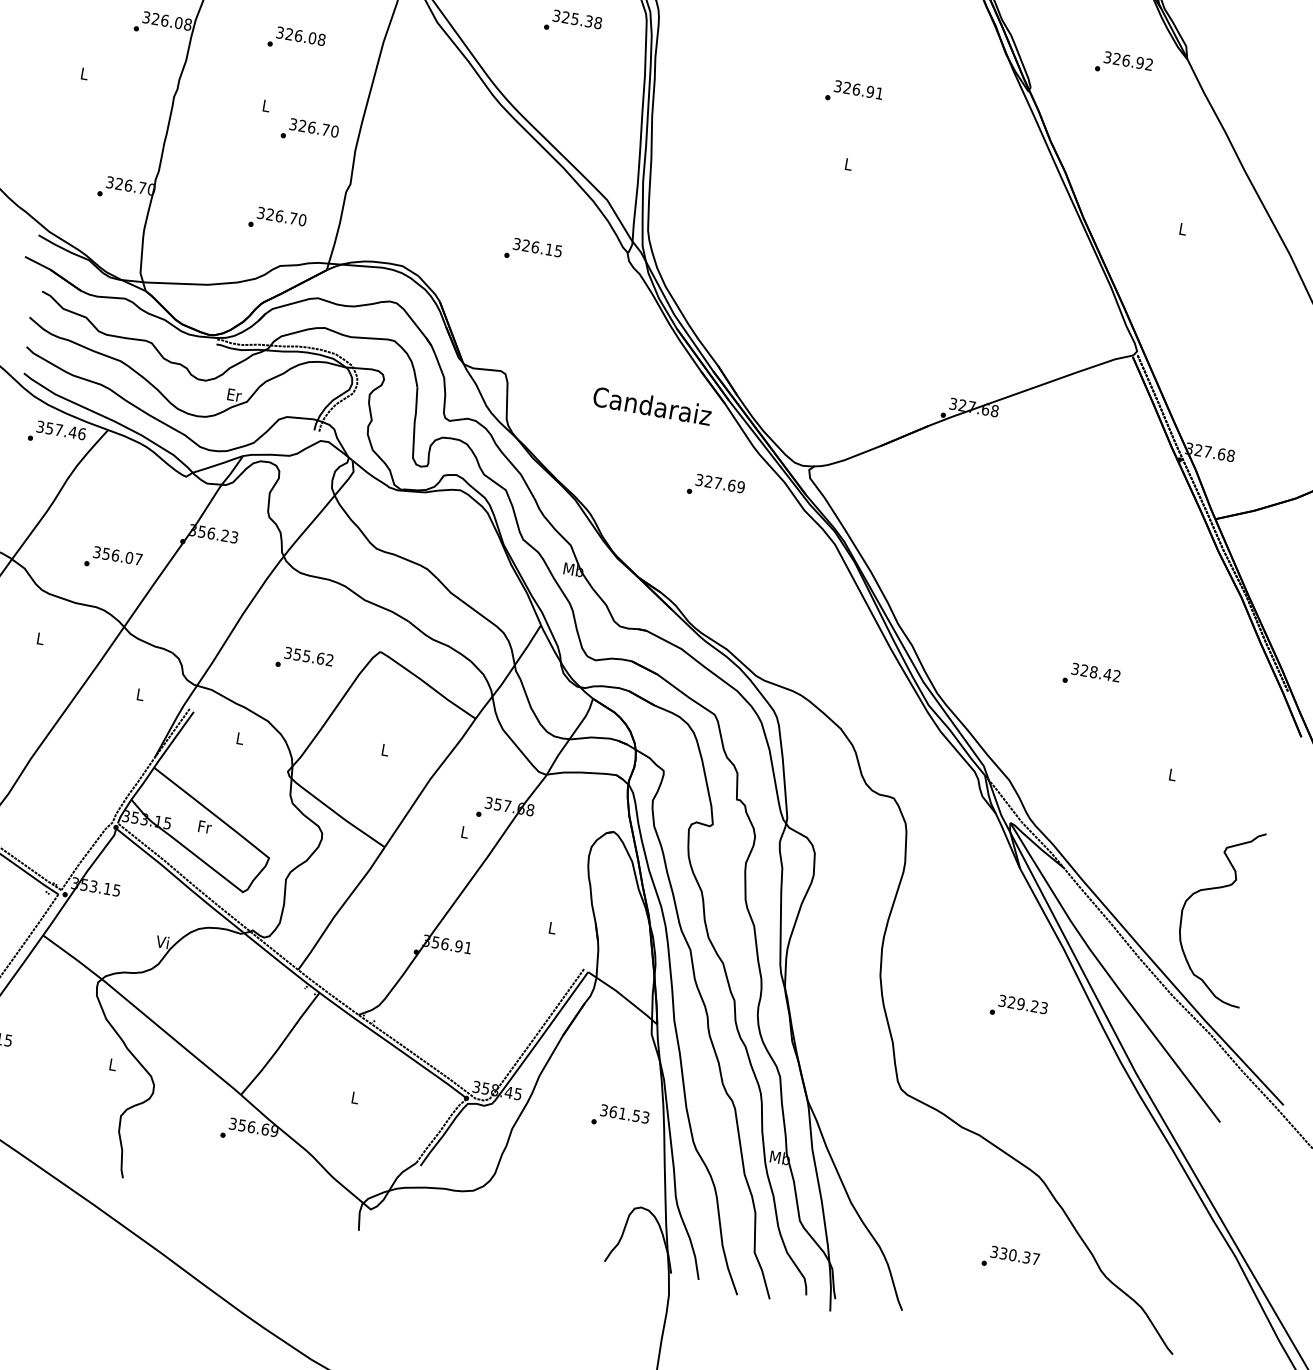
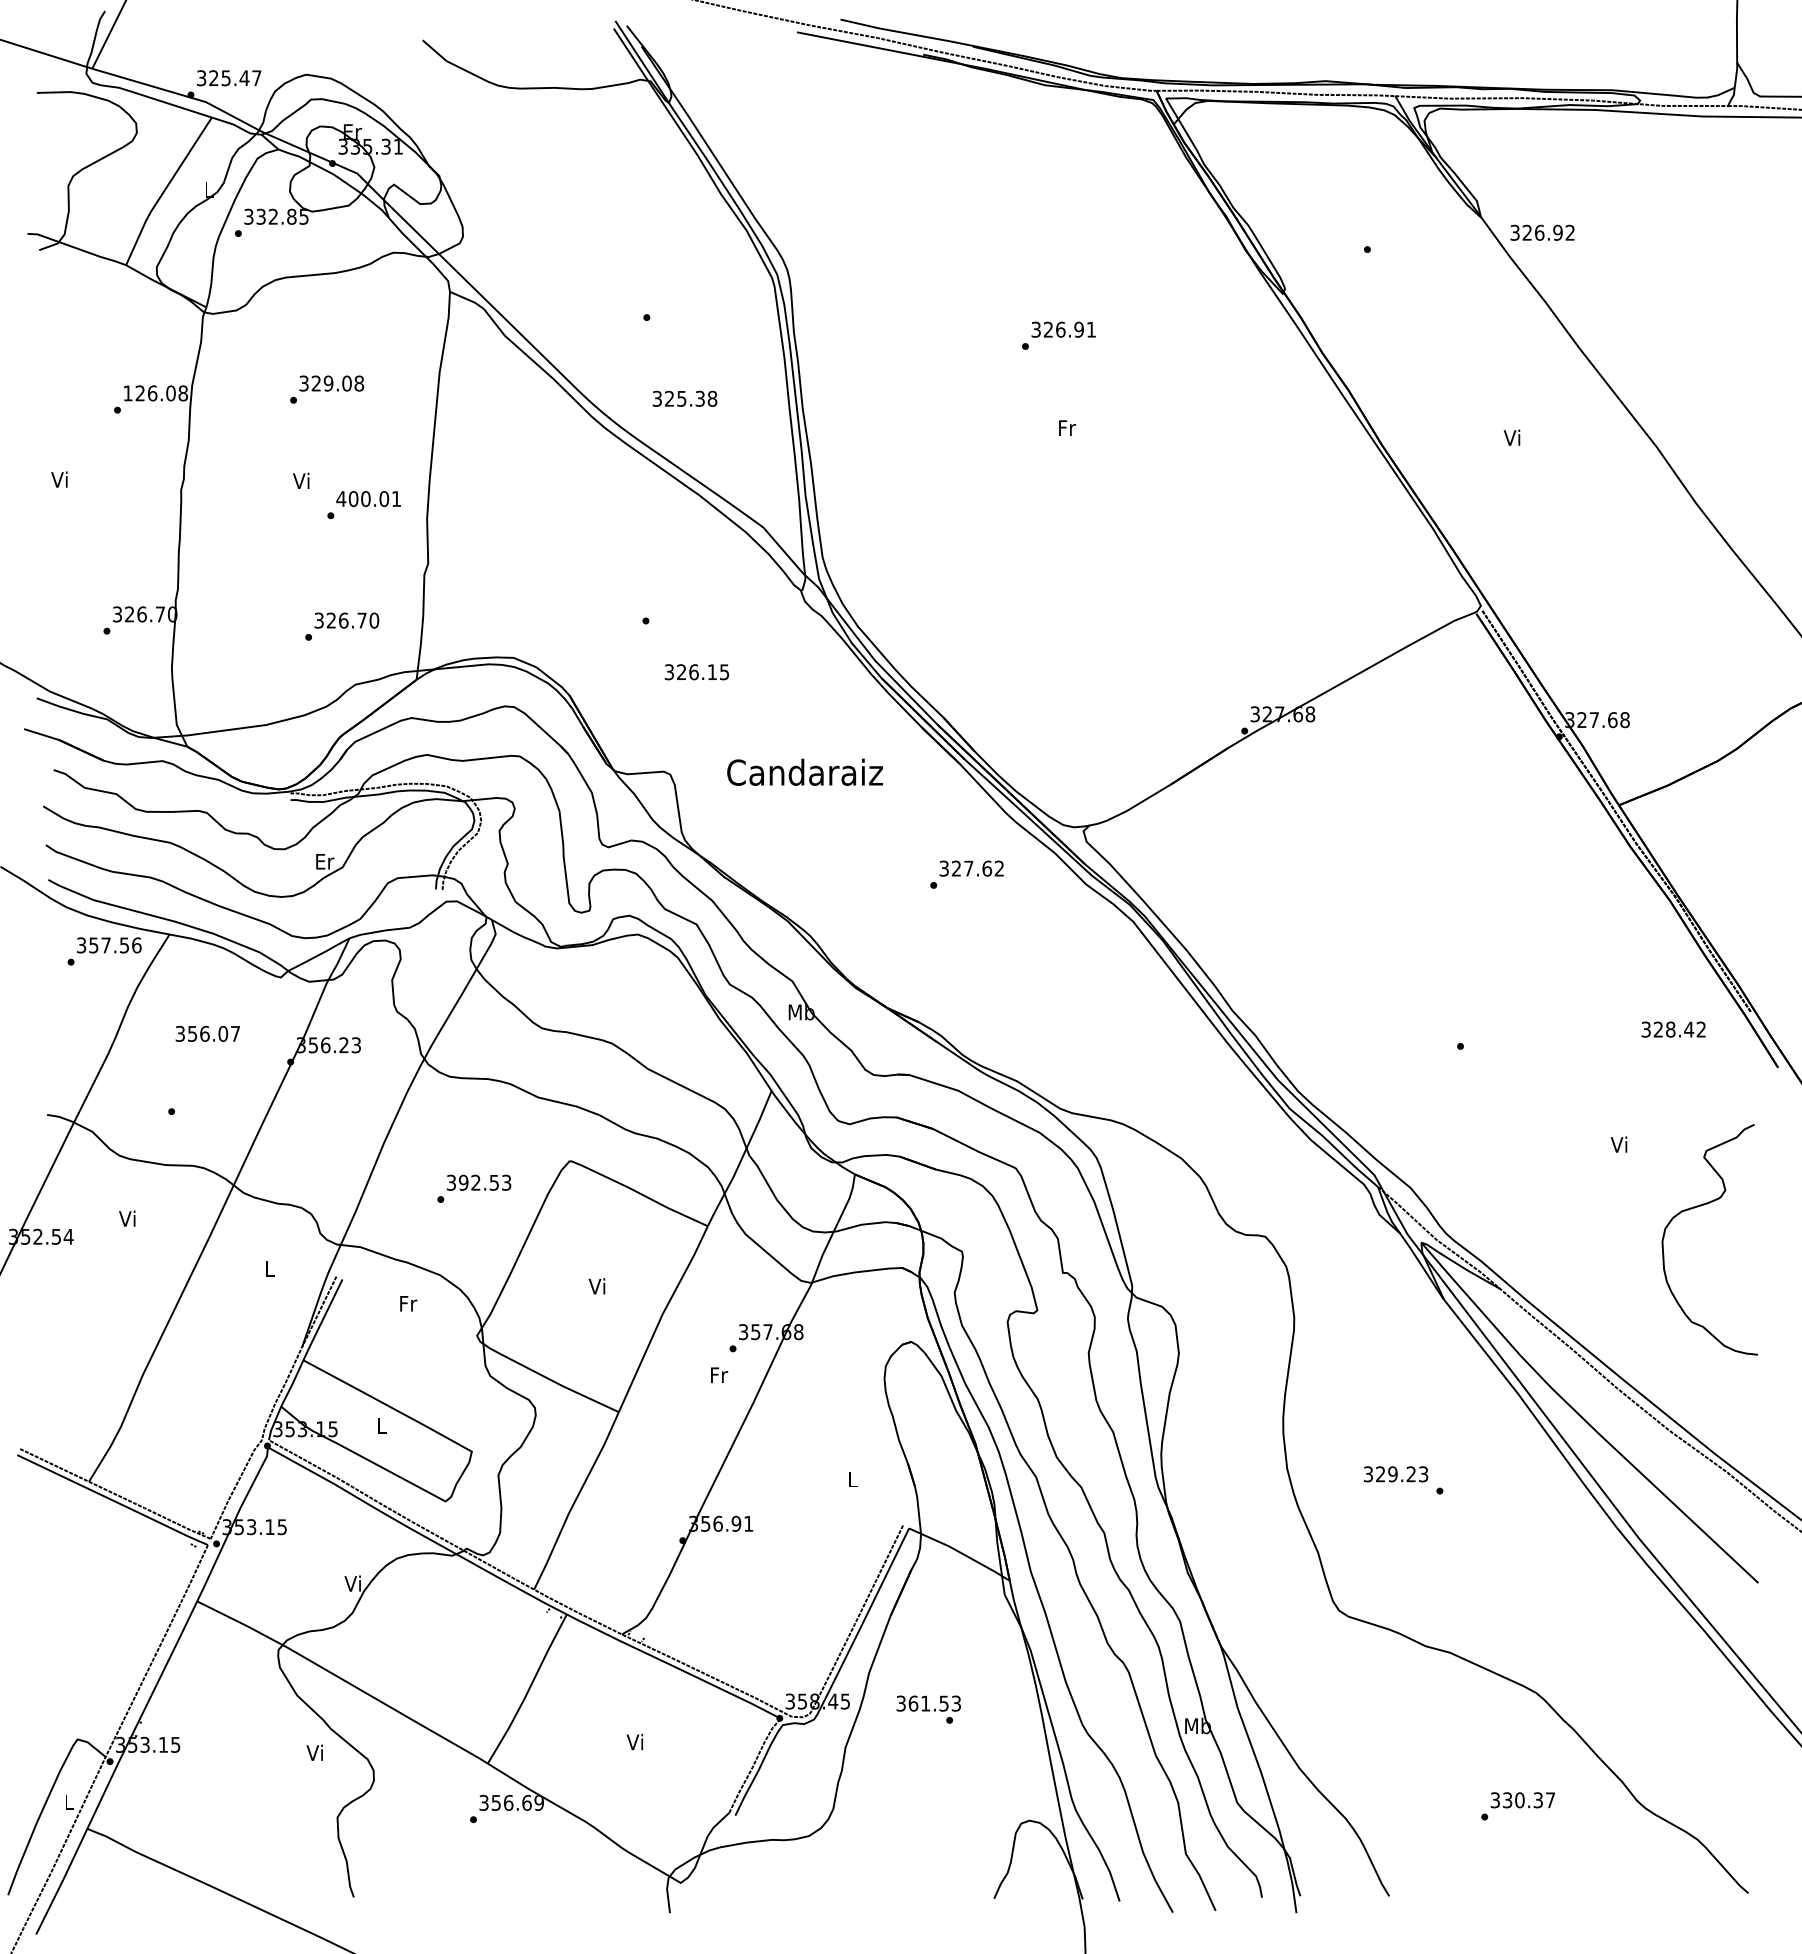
text: (146, 17) -> (127, 393), 326.08 -> 126.08
text: (577, 19) -> (684, 398), moved
text: (298, 35) -> (328, 383), 326.08 -> 329.08
text: (1128, 60) -> (1542, 232), moved
text: (83, 73) -> (59, 479), L -> Vi
text: (265, 105) -> (301, 480), L -> Vi
text: (313, 128) -> (368, 499), 326.70 -> 400.01
text: (849, 164) -> (1067, 427), L -> Fr
text: (1181, 228) -> (1511, 437), L -> Vi
text: (537, 247) -> (696, 672), moved
text: (652, 405) -> (804, 771), moved
text: (72, 432) -> (124, 945), 357.46 -> 357.56
text: (741, 487) -> (999, 868), 327.69 -> 327.62
text: (117, 555) -> (207, 1033), moved
text: (39, 638) -> (127, 1218), L -> Vi
text: (313, 657) -> (484, 1182), 355.62 -> 392.53
text: (1095, 672) -> (1673, 1029), moved
text: (240, 738) -> (408, 1303), L -> Fr
text: (384, 749) -> (596, 1286), L -> Vi
text: (1171, 774) -> (1618, 1144), L -> Vi
text: (205, 826) -> (382, 1425), Fr -> L
text: (465, 831) -> (719, 1374), L -> Fr
curve: (1213, 889) -> (1698, 1207), moved
text: (1022, 1004) -> (1395, 1474), moved
text: (111, 1064) -> (314, 1752), L -> Vi
text: (354, 1097) -> (634, 1742), L -> Vi
text: (624, 1113) -> (928, 1703), moved

